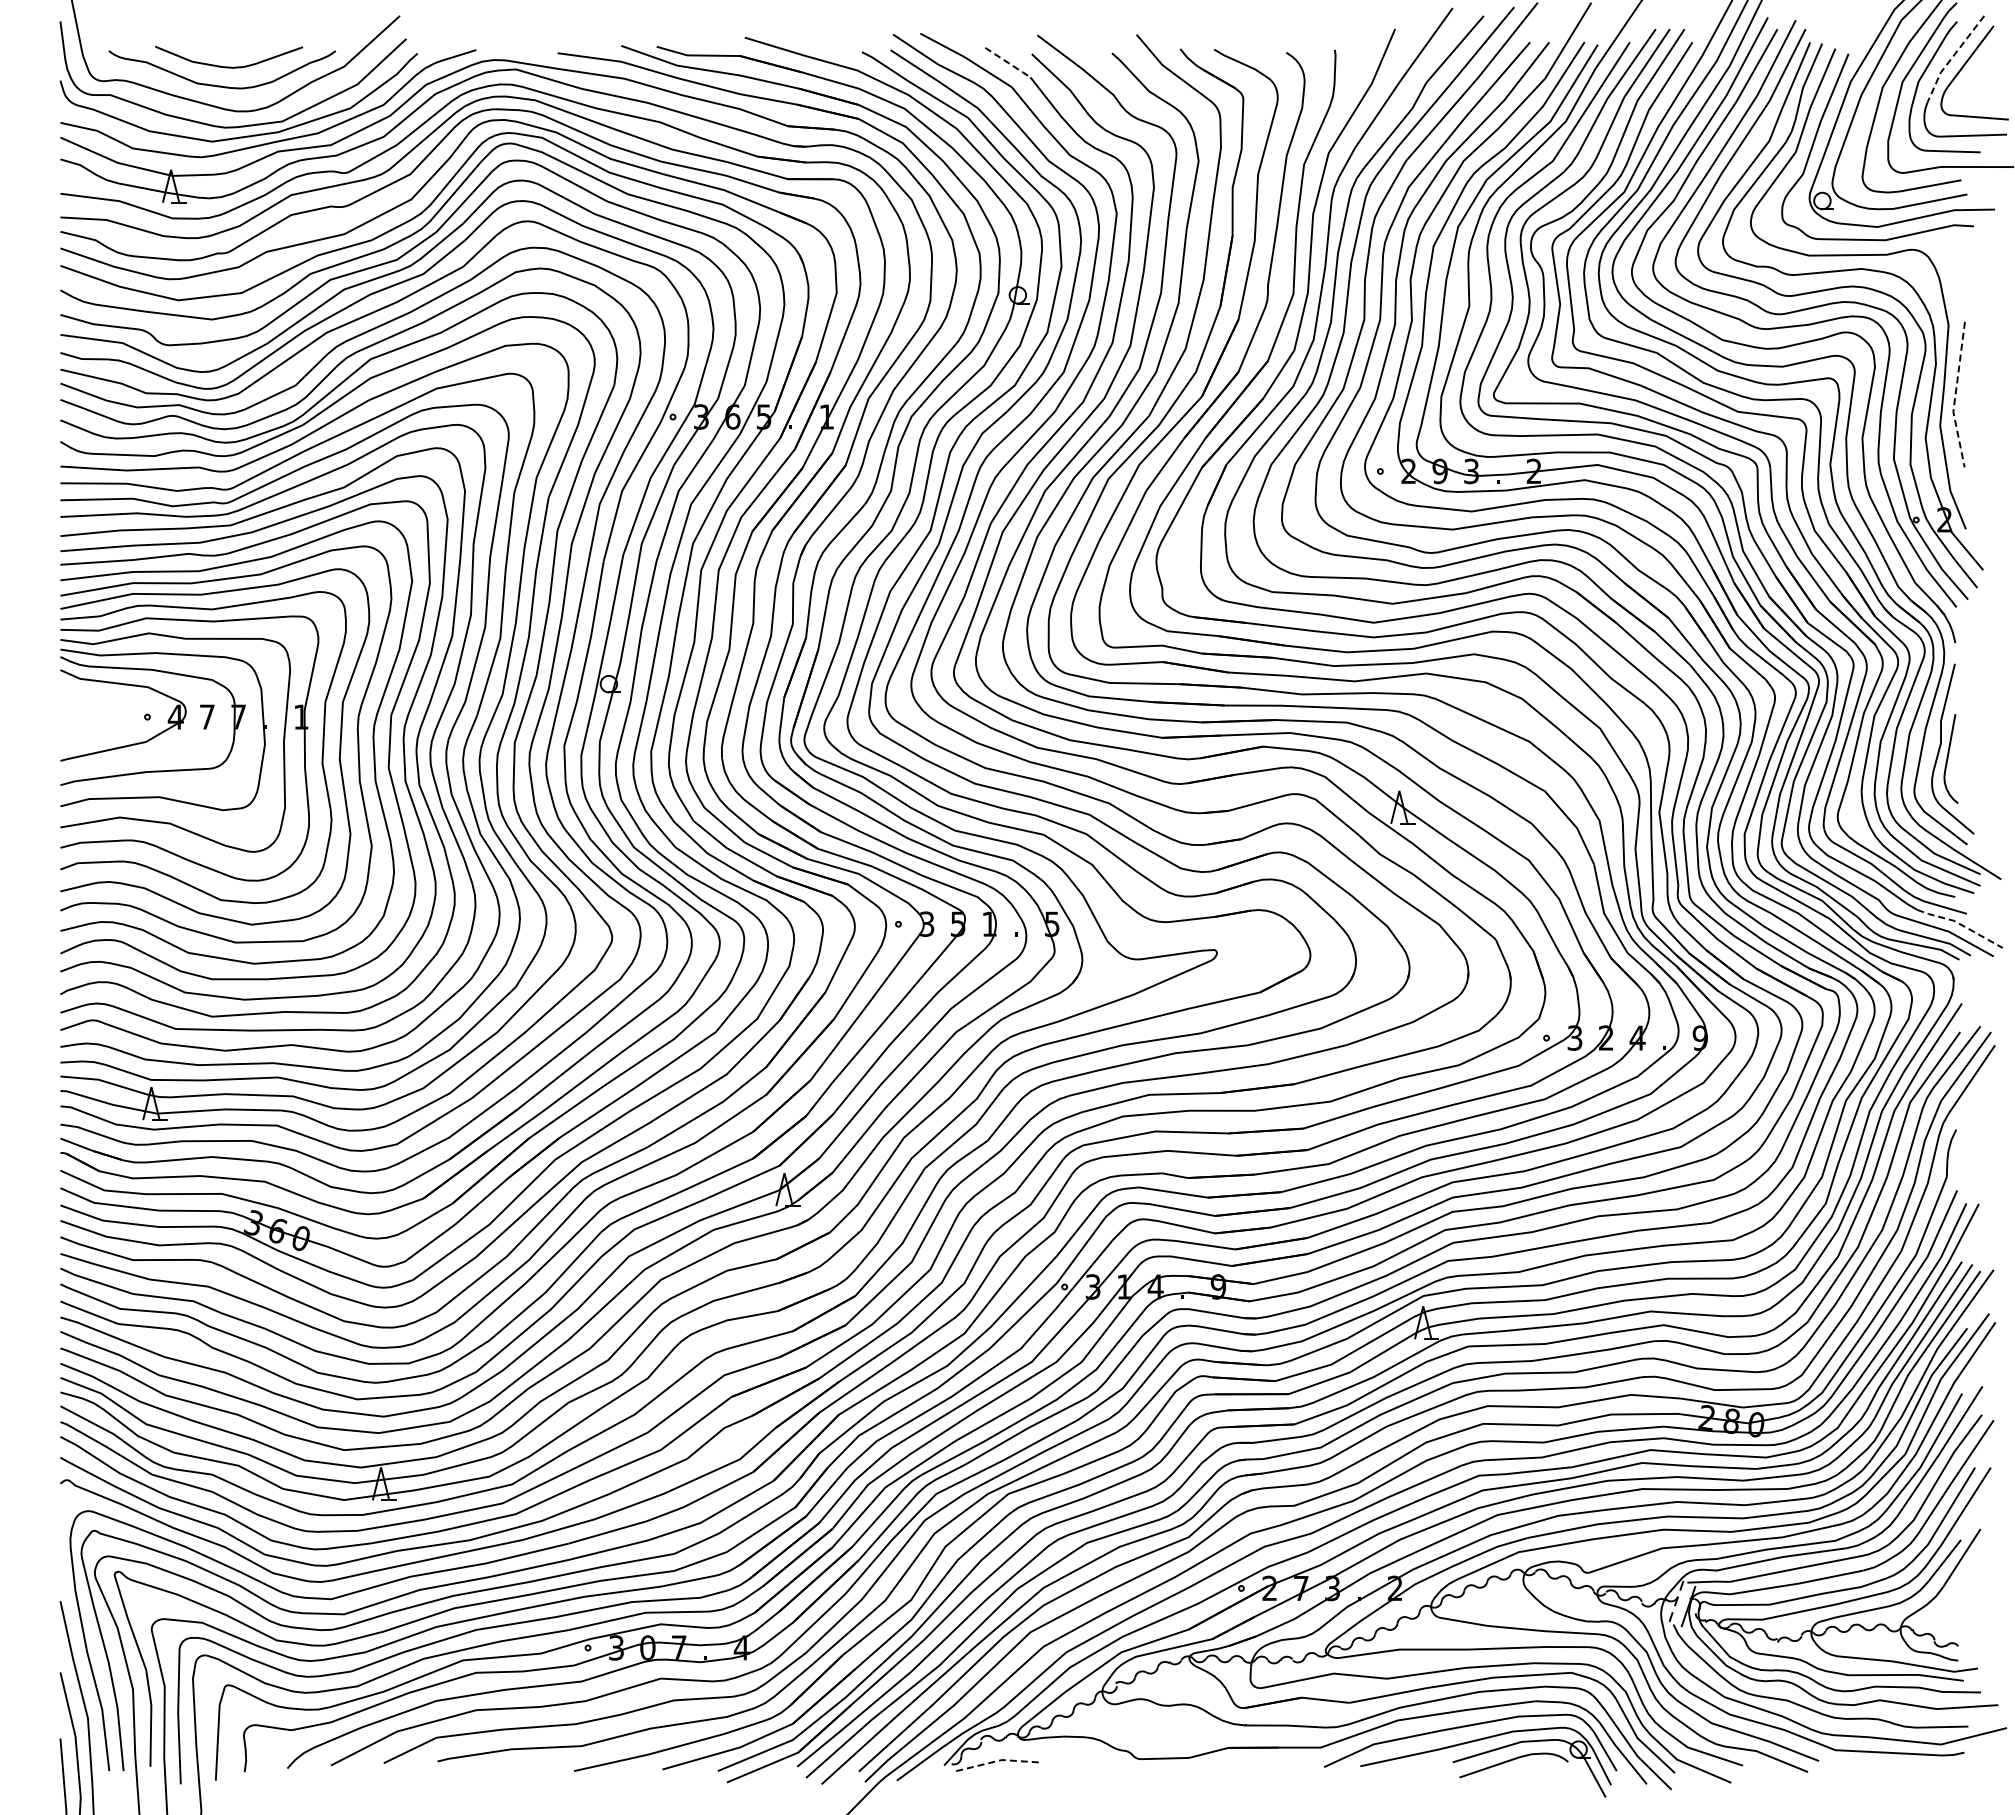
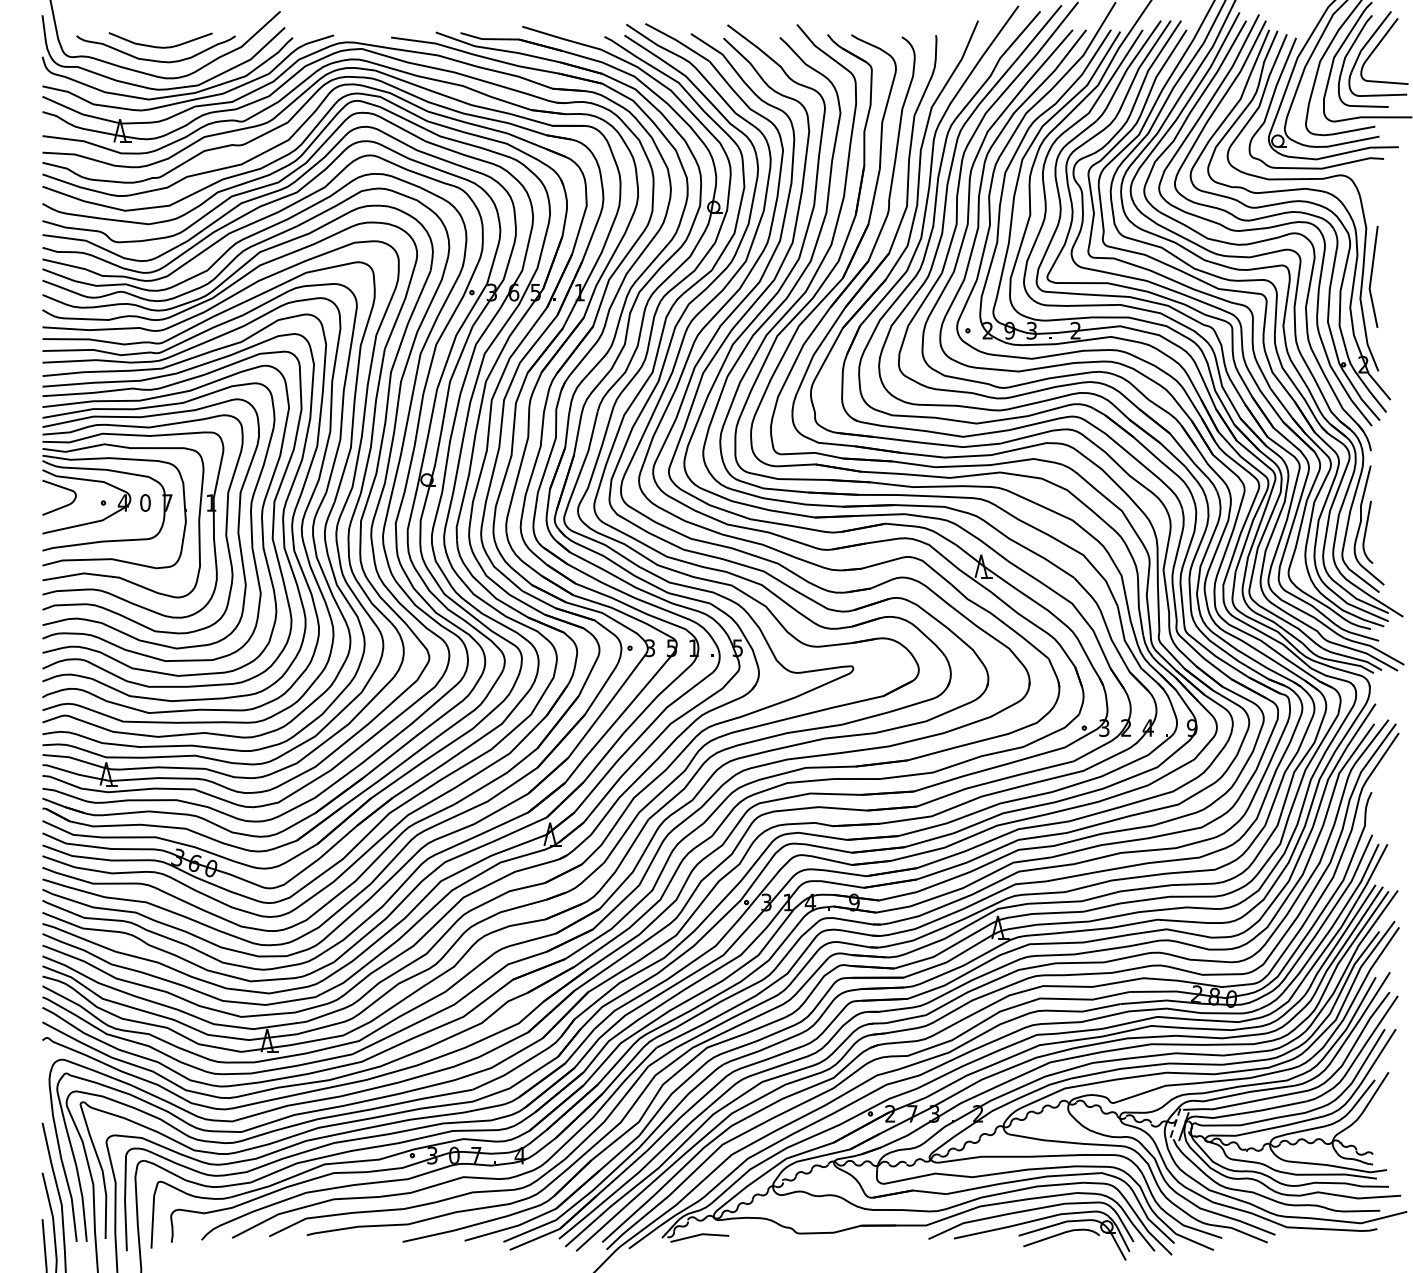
line: (1951, 58) -> (1368, 41), dashed -> solid
line: (1007, 62) -> (706, 44), dashed -> solid
line: (1955, 396) -> (1371, 278), dashed -> solid
text: (206, 716) -> (144, 502), 7 -> 0
curve: (87, 722) -> (61, 506), added
line: (1961, 924) -> (1375, 648), dashed -> solid
line: (998, 1760) -> (700, 1234), dashed -> solid

